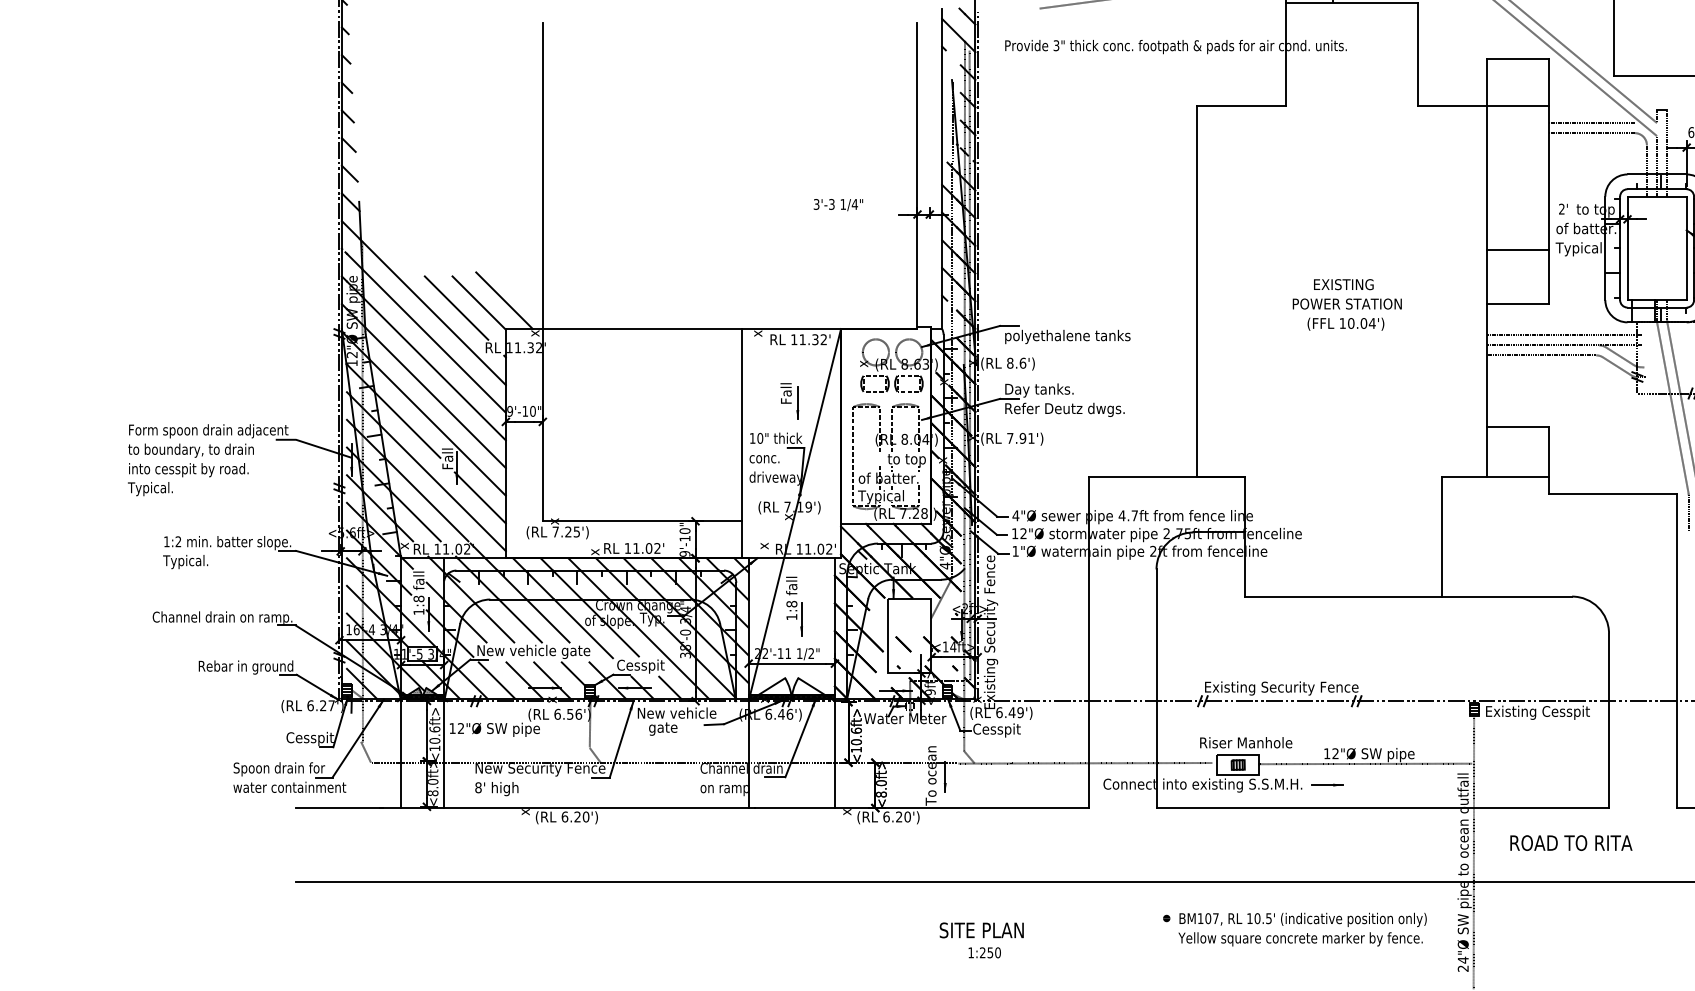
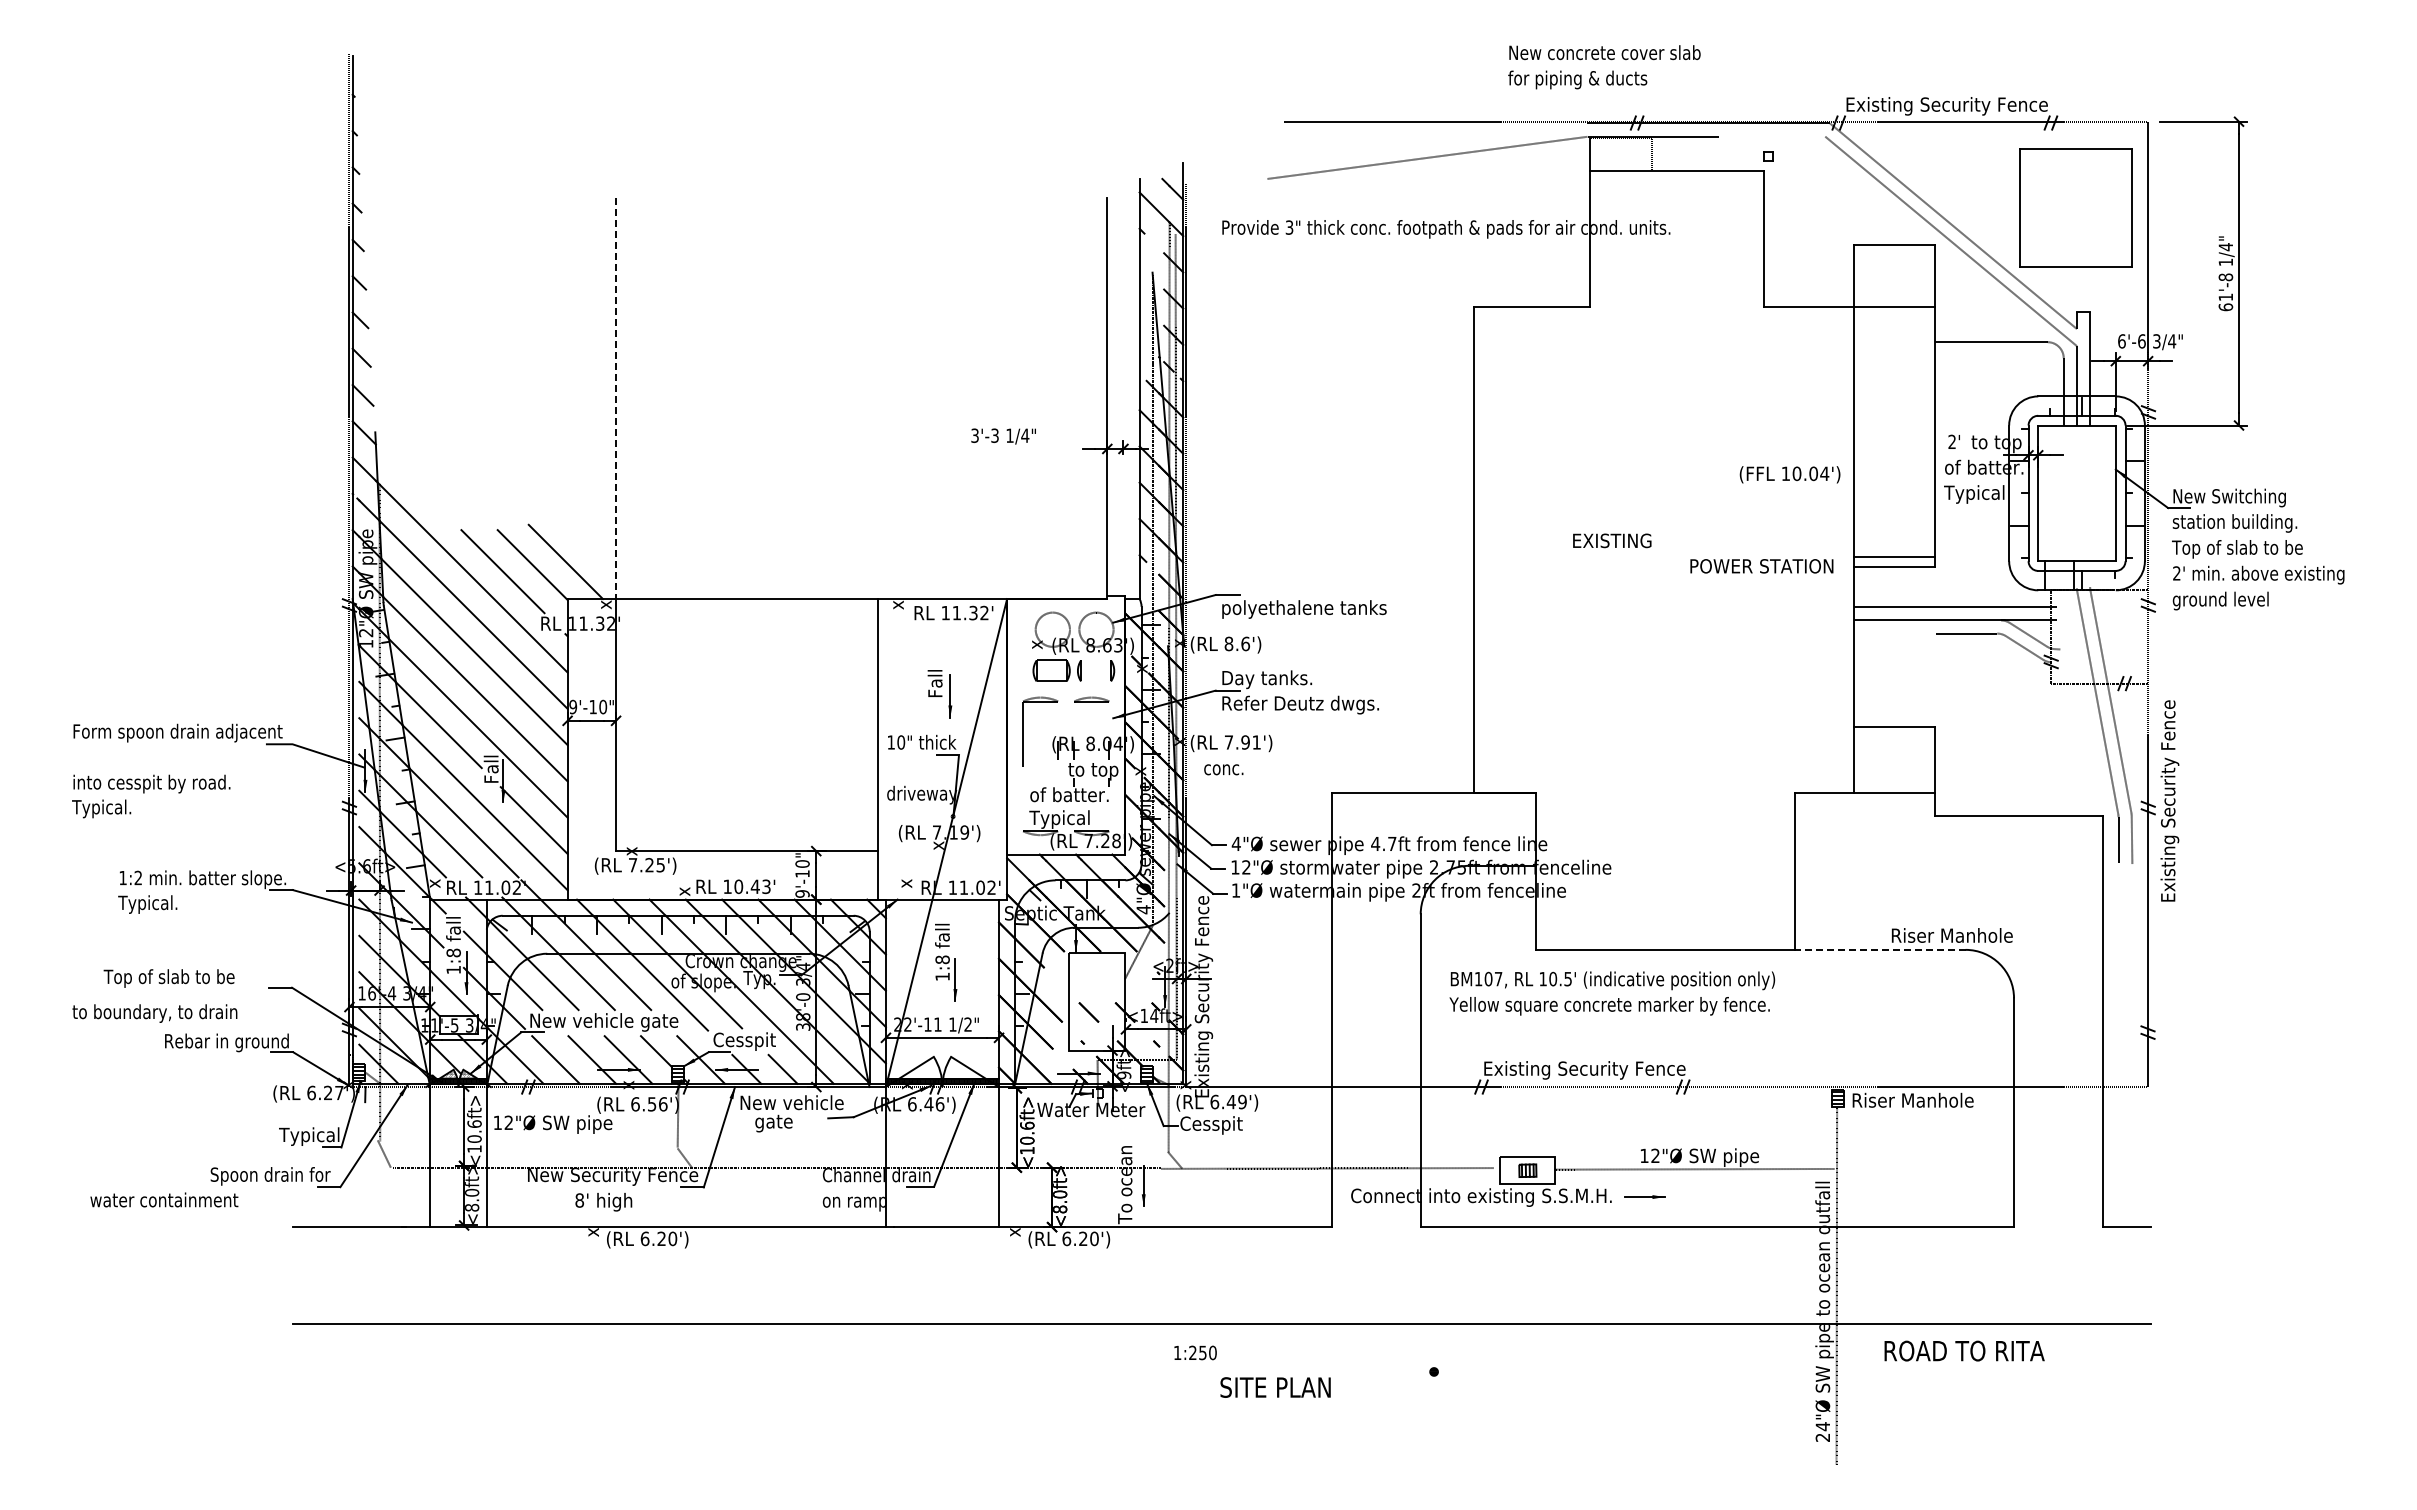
line: (1591, 123) -> (1990, 329), removed
line: (543, 176) -> (616, 399), solid -> dashed
line: (1517, 250) -> (1894, 556), moved
text: (1343, 284) -> (1612, 540), moved
text: (1347, 304) -> (1761, 566), moved
text: (1345, 324) -> (1789, 474), moved
text: (190, 450) -> (154, 1013), moved
text: (764, 459) -> (1223, 769), moved
text: (646, 548) -> (752, 886), 11.02' -> 10.43'
line: (1506, 596) -> (1879, 949), solid -> dashed
text: (222, 618) -> (195, 978), Channel drain on ramp. -> Top of slab to be
text: (1538, 712) -> (1921, 1101), Existing Cesspit -> Riser Manhole
text: (309, 738) -> (310, 1136), Cesspit -> Typical
text: (1245, 742) -> (1951, 935), moved
text: (289, 786) -> (164, 1199), moved
text: (496, 789) -> (603, 1202), moved
text: (1571, 842) -> (1964, 1350), moved
text: (1302, 929) -> (1612, 993), moved
text: (981, 930) -> (1275, 1387), moved
text: (984, 952) -> (1195, 1352), moved

